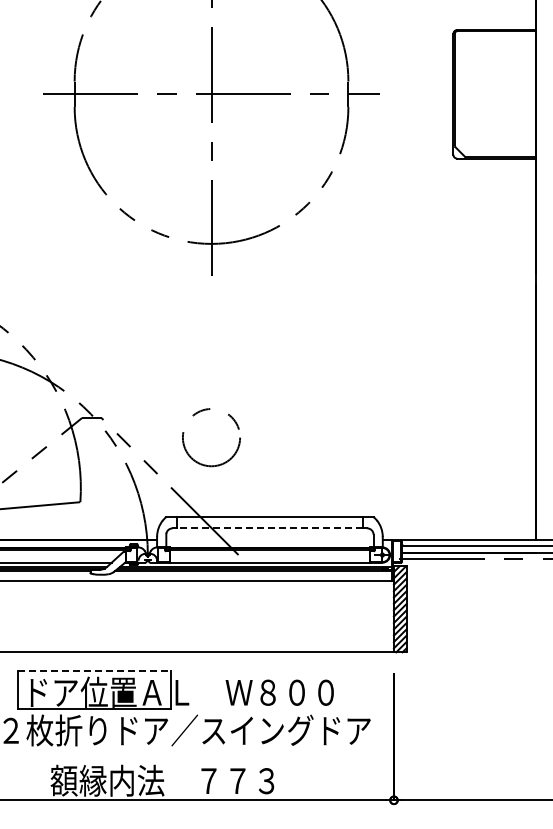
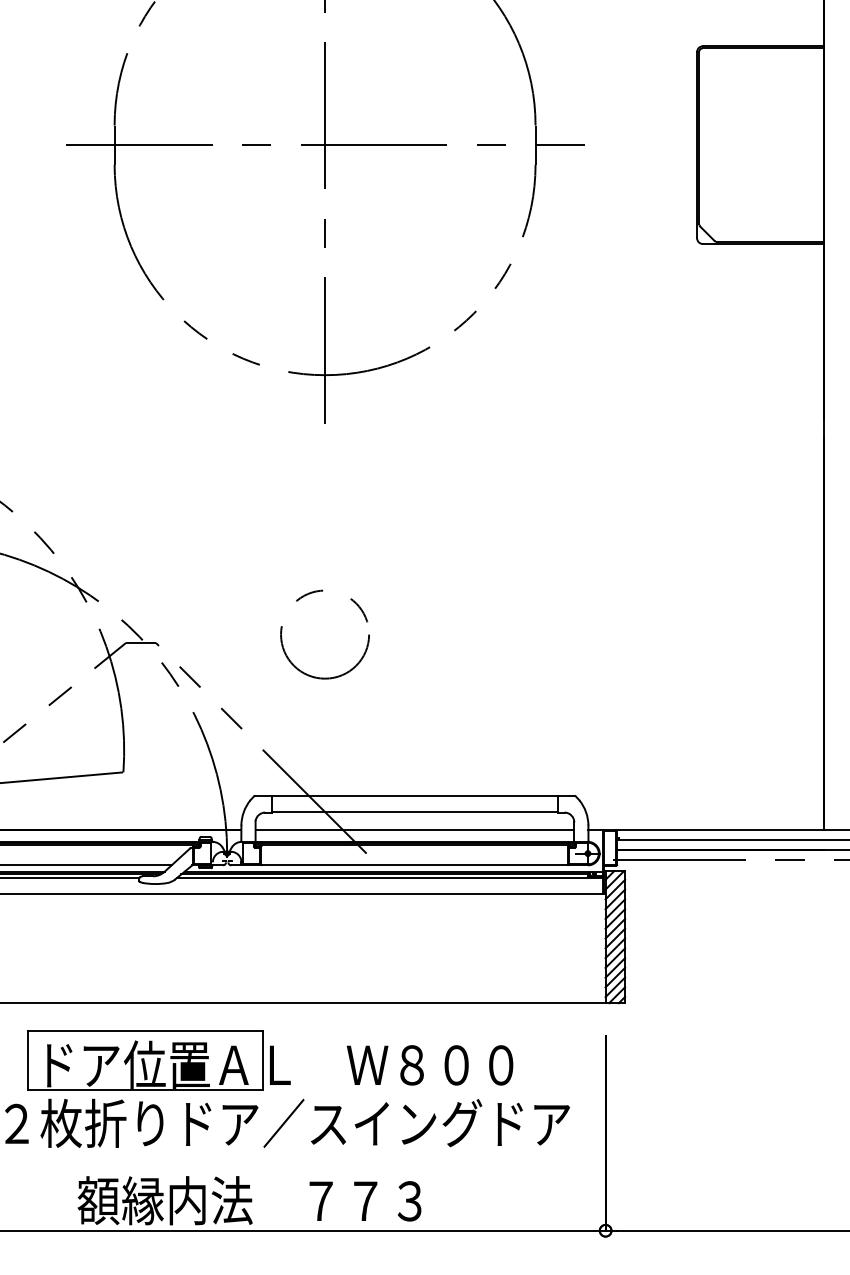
circle: (211, 437) -> (325, 634), moved
line: (269, 528) -> (414, 812), dashed -> solid
line: (269, 539) -> (414, 829), added
line: (95, 670) -> (146, 1031), dashed -> solid

